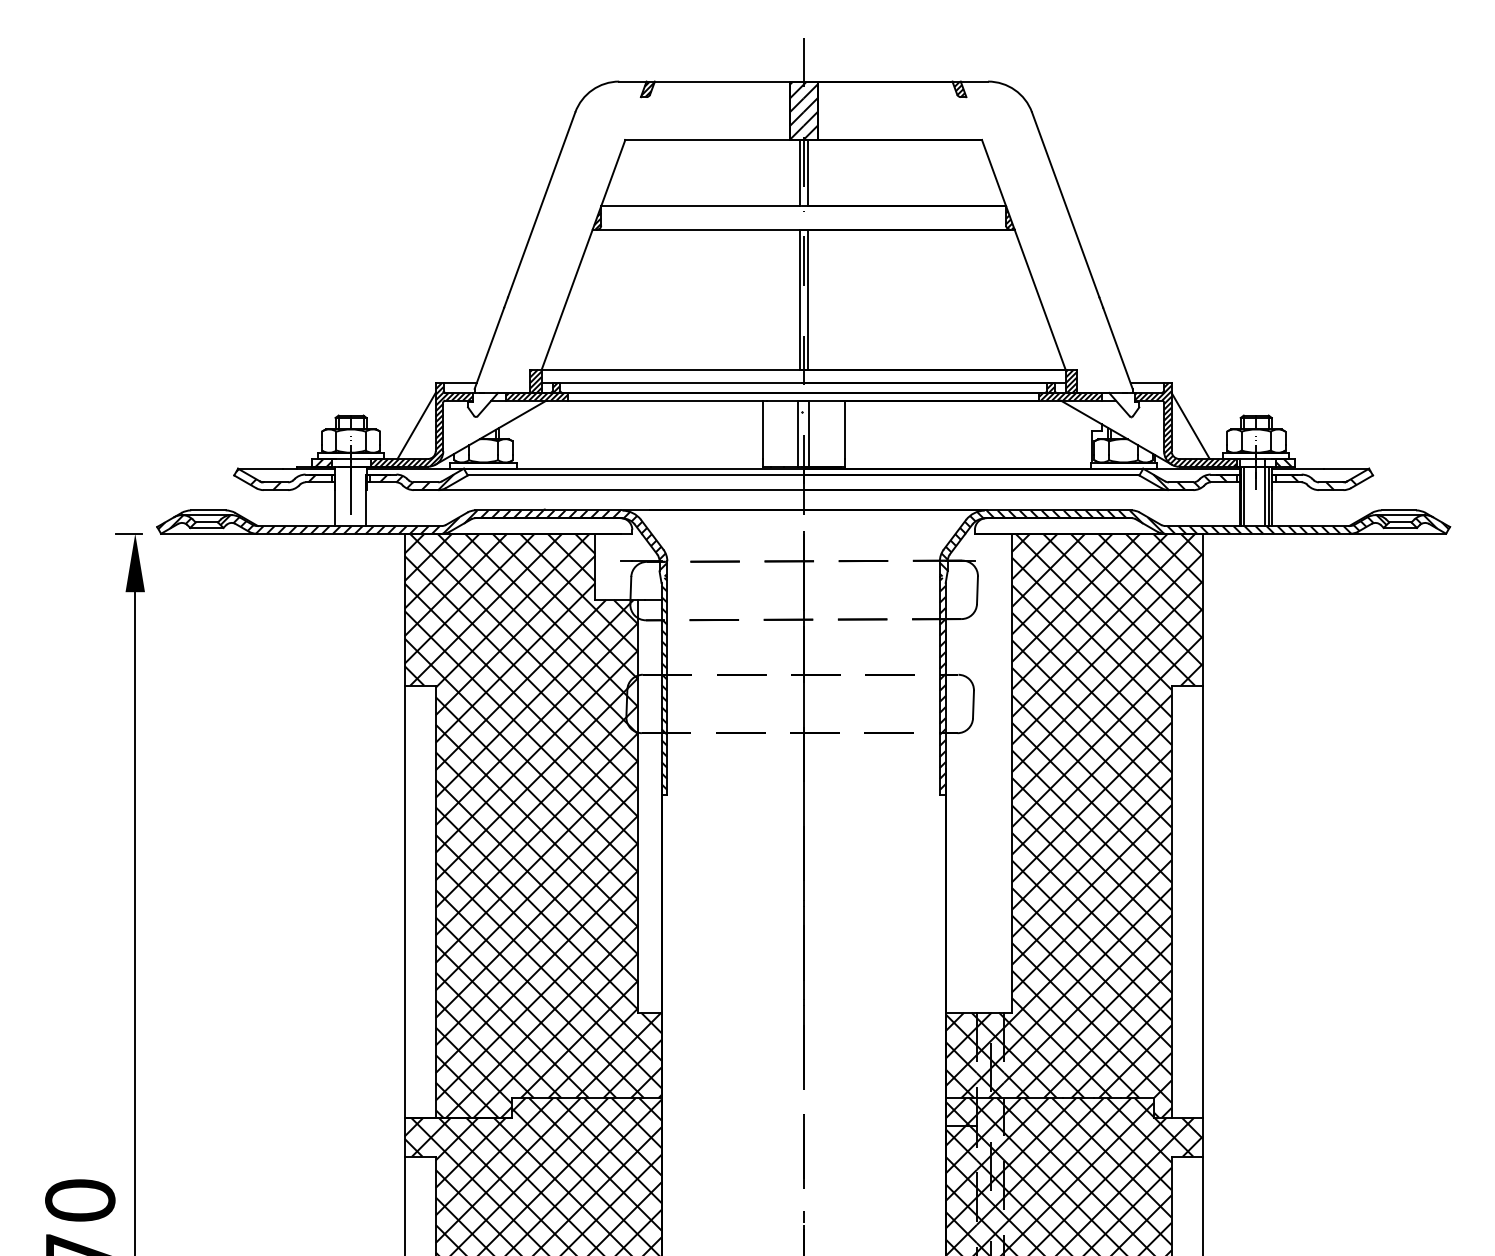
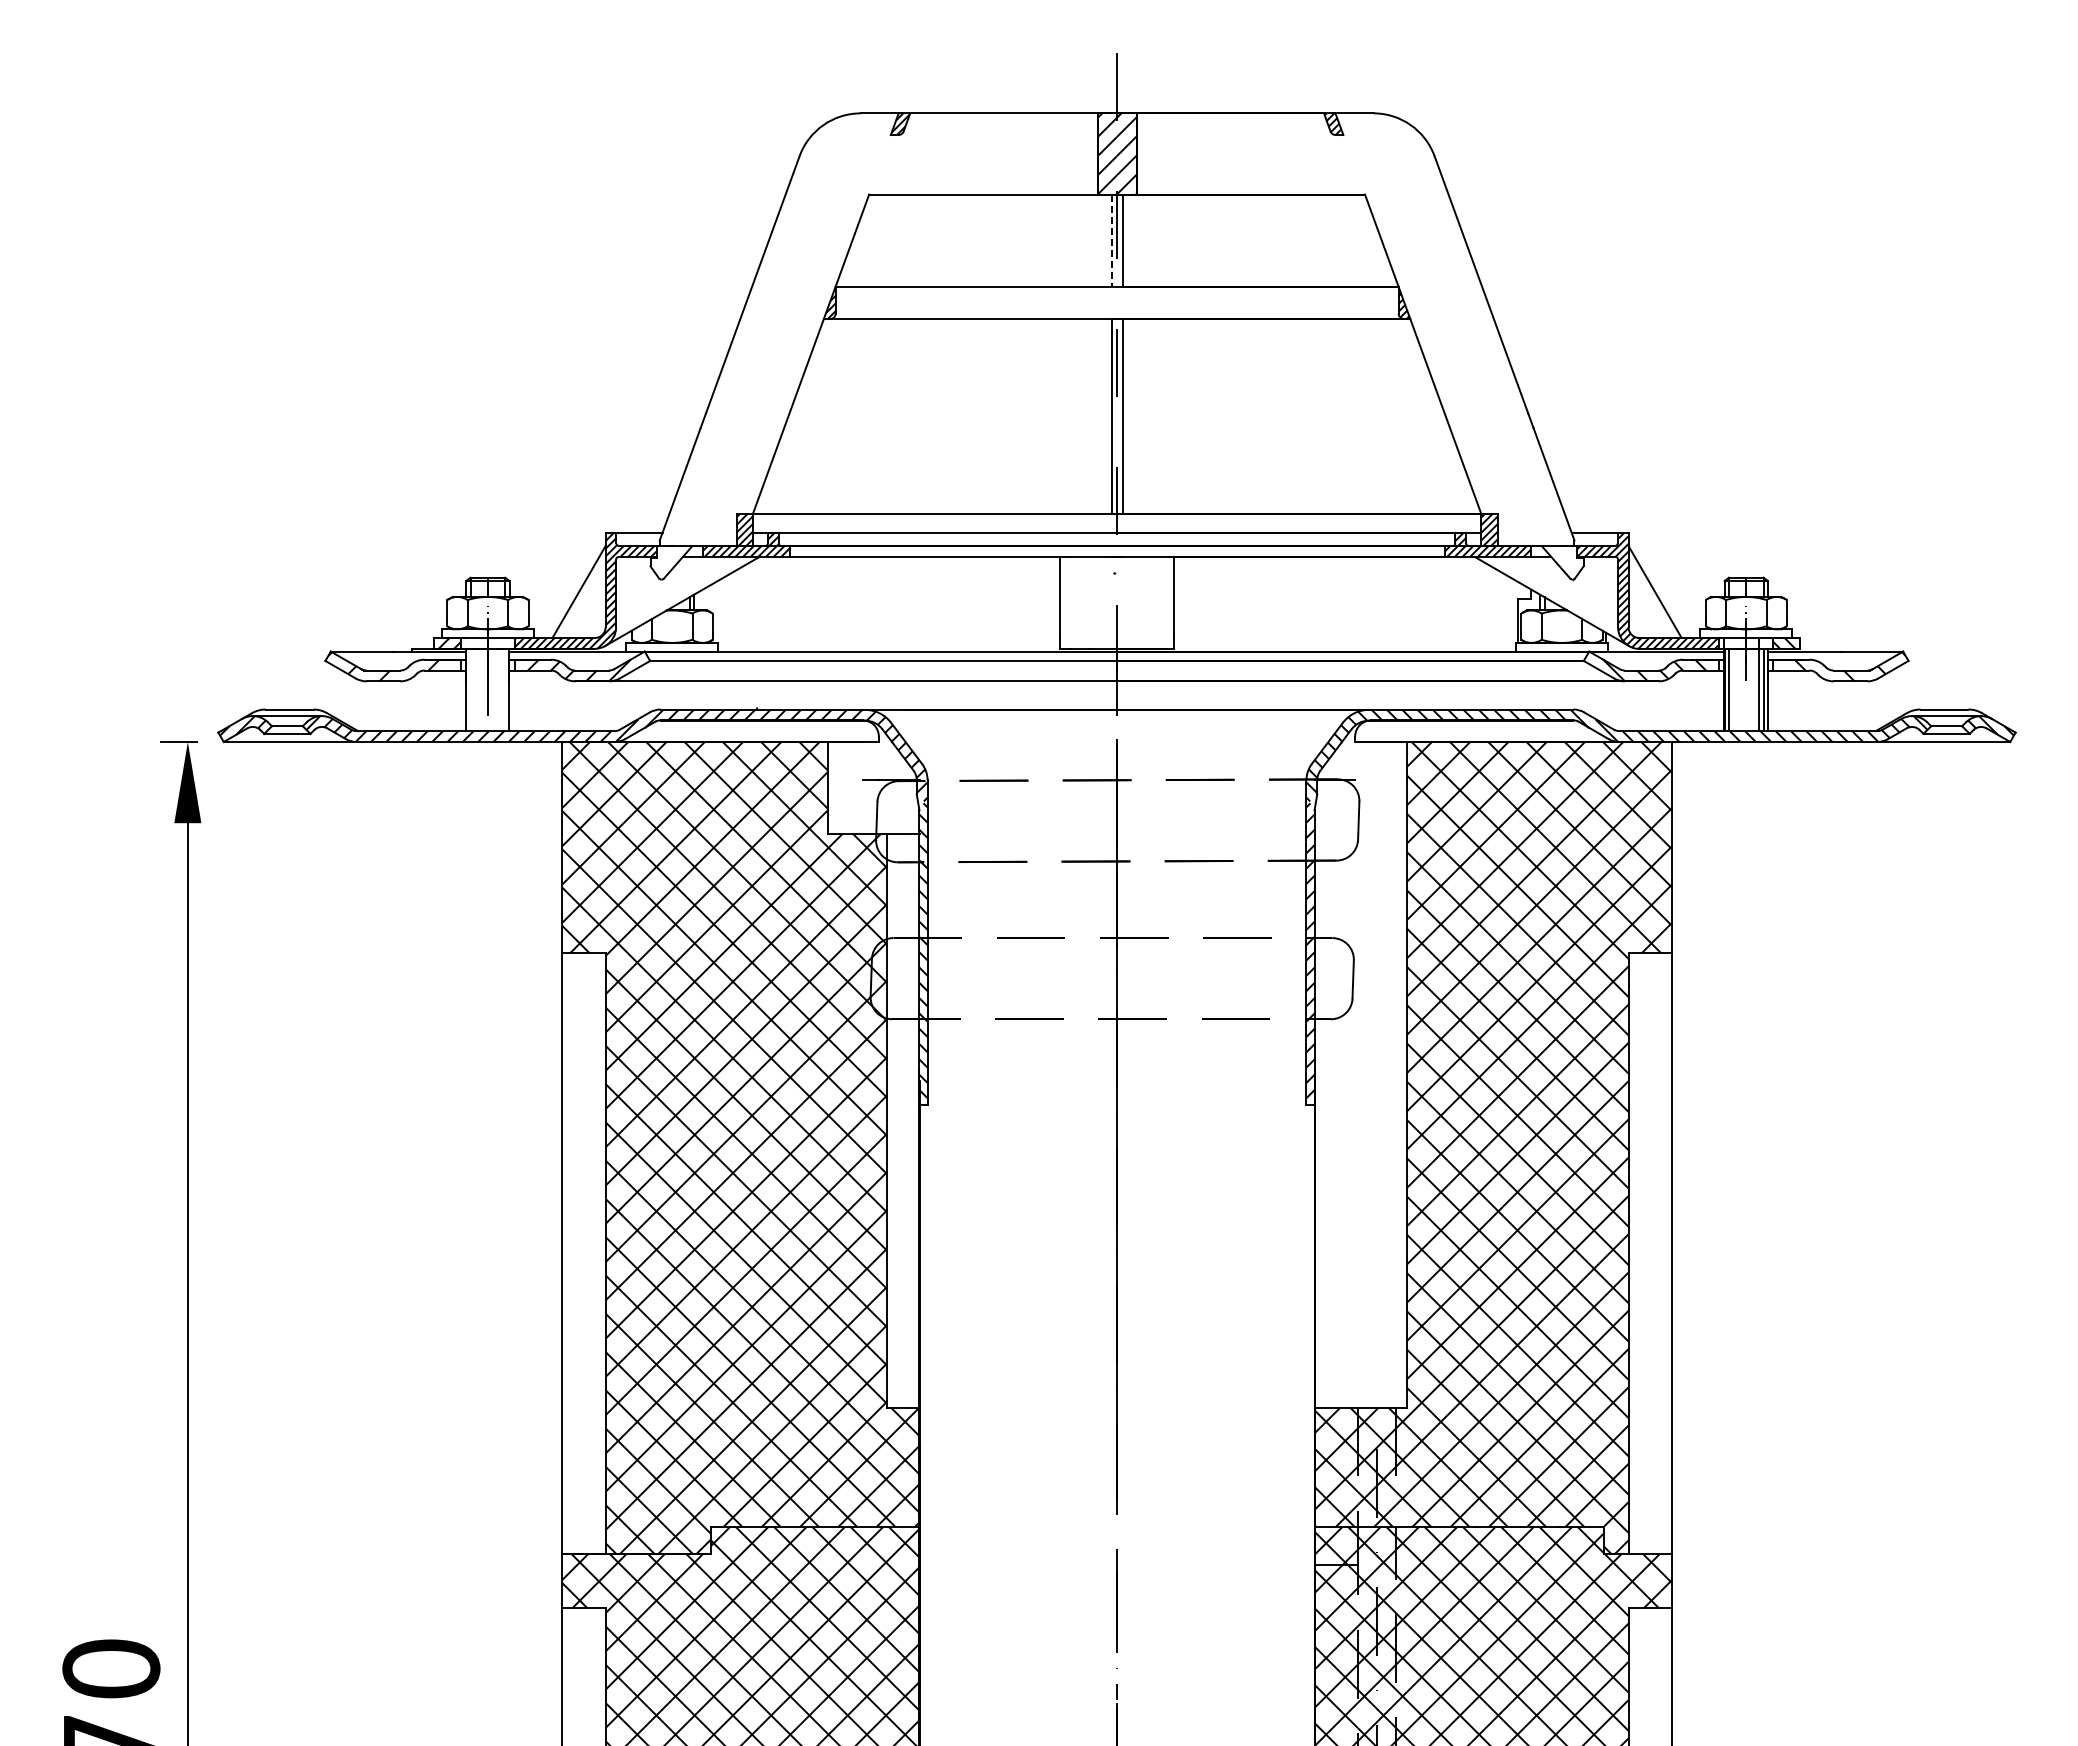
line: (799, 173) -> (1111, 241), solid -> dashed
line: (797, 433) -> (1108, 602), removed
line: (809, 433) -> (1125, 602), removed

